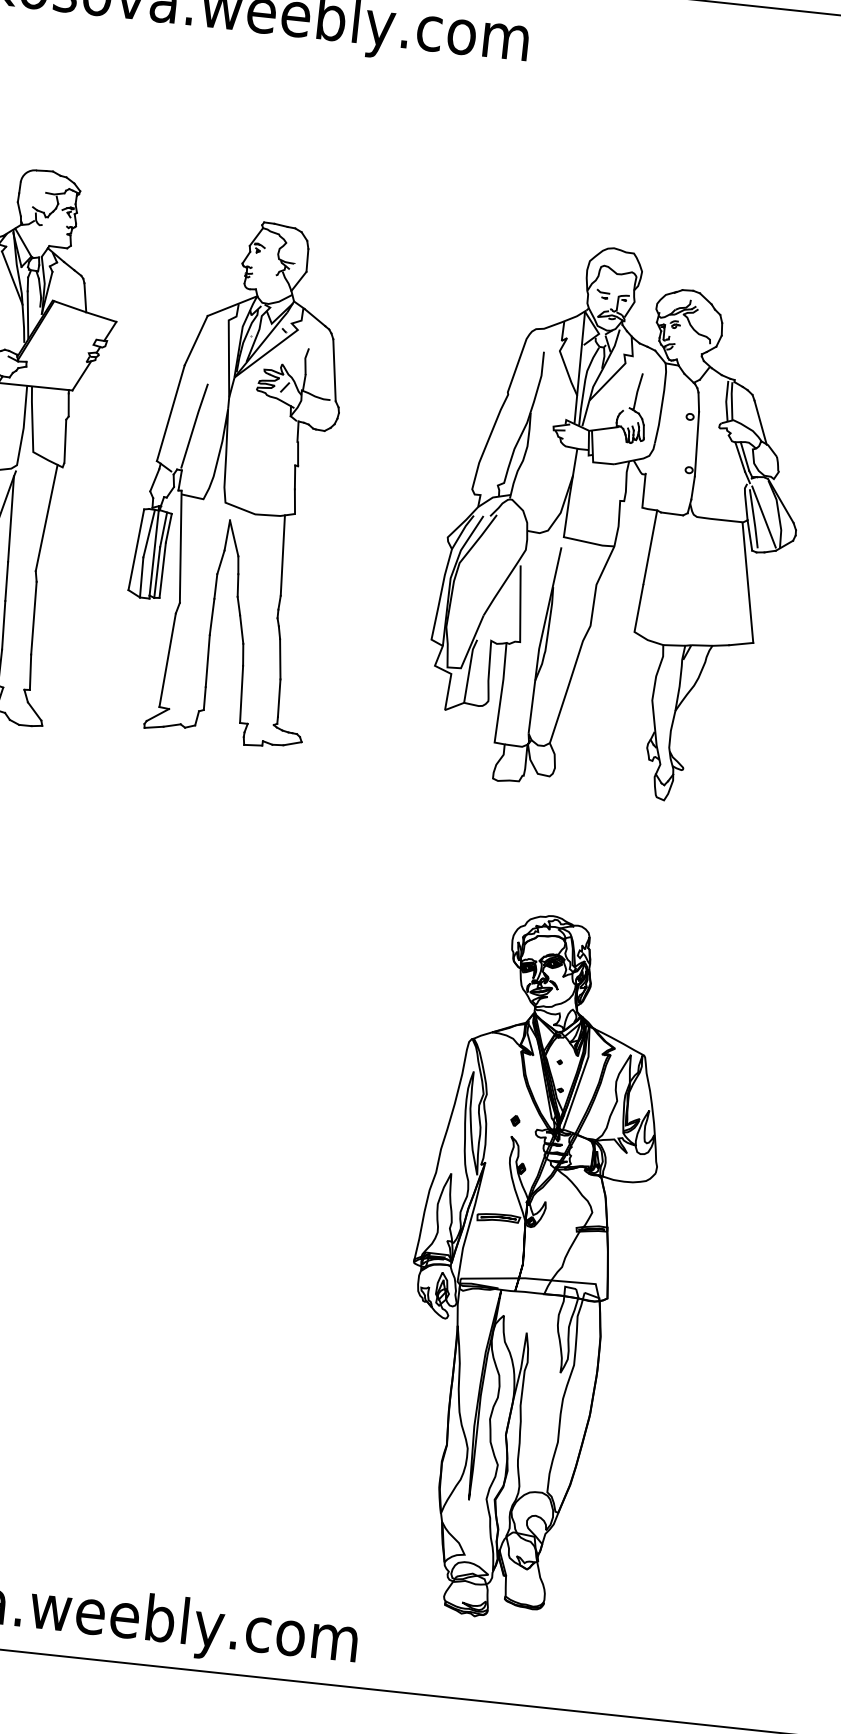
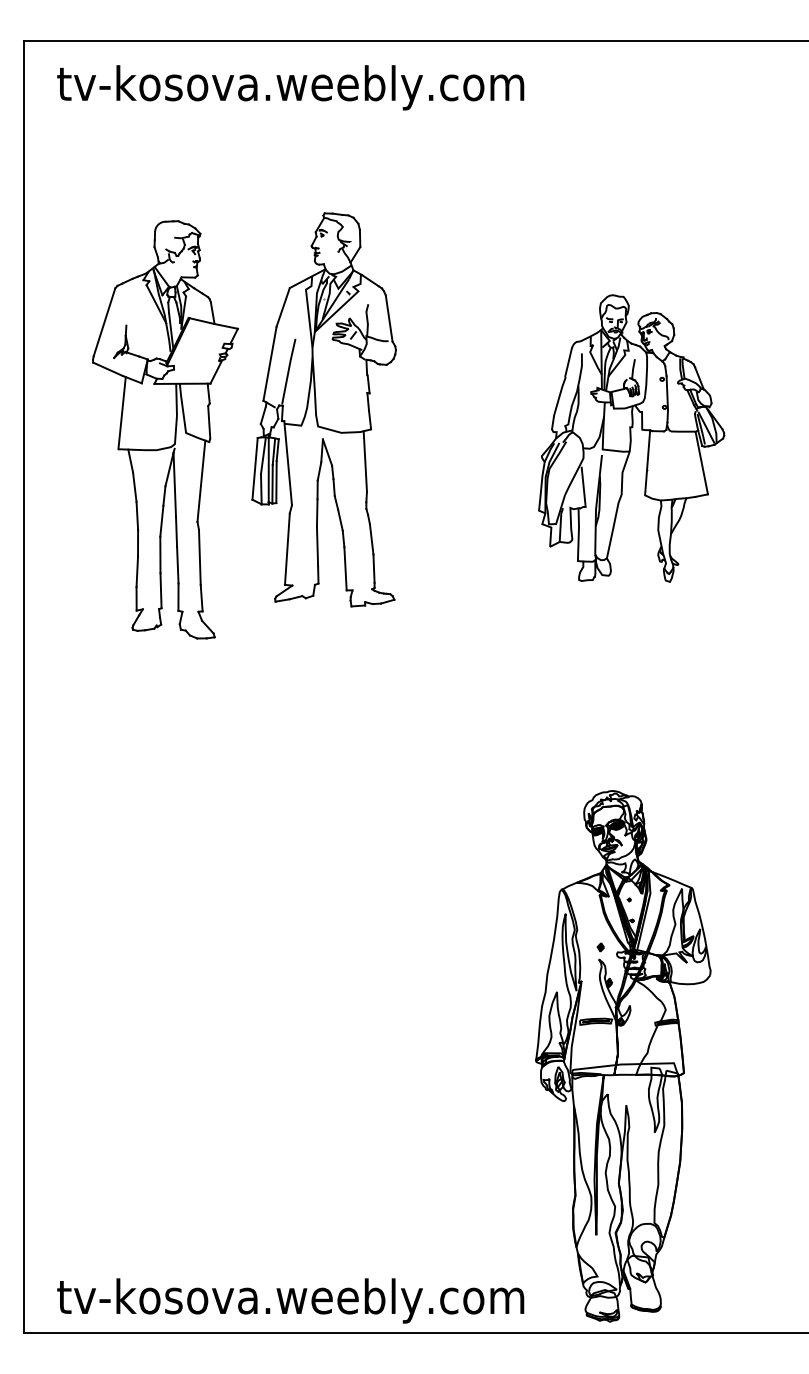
part: (234, 481) -> (323, 409), moved
part: (620, 522) -> (631, 438), size x0.7
part: (529, 1268) -> (623, 1056), moved

